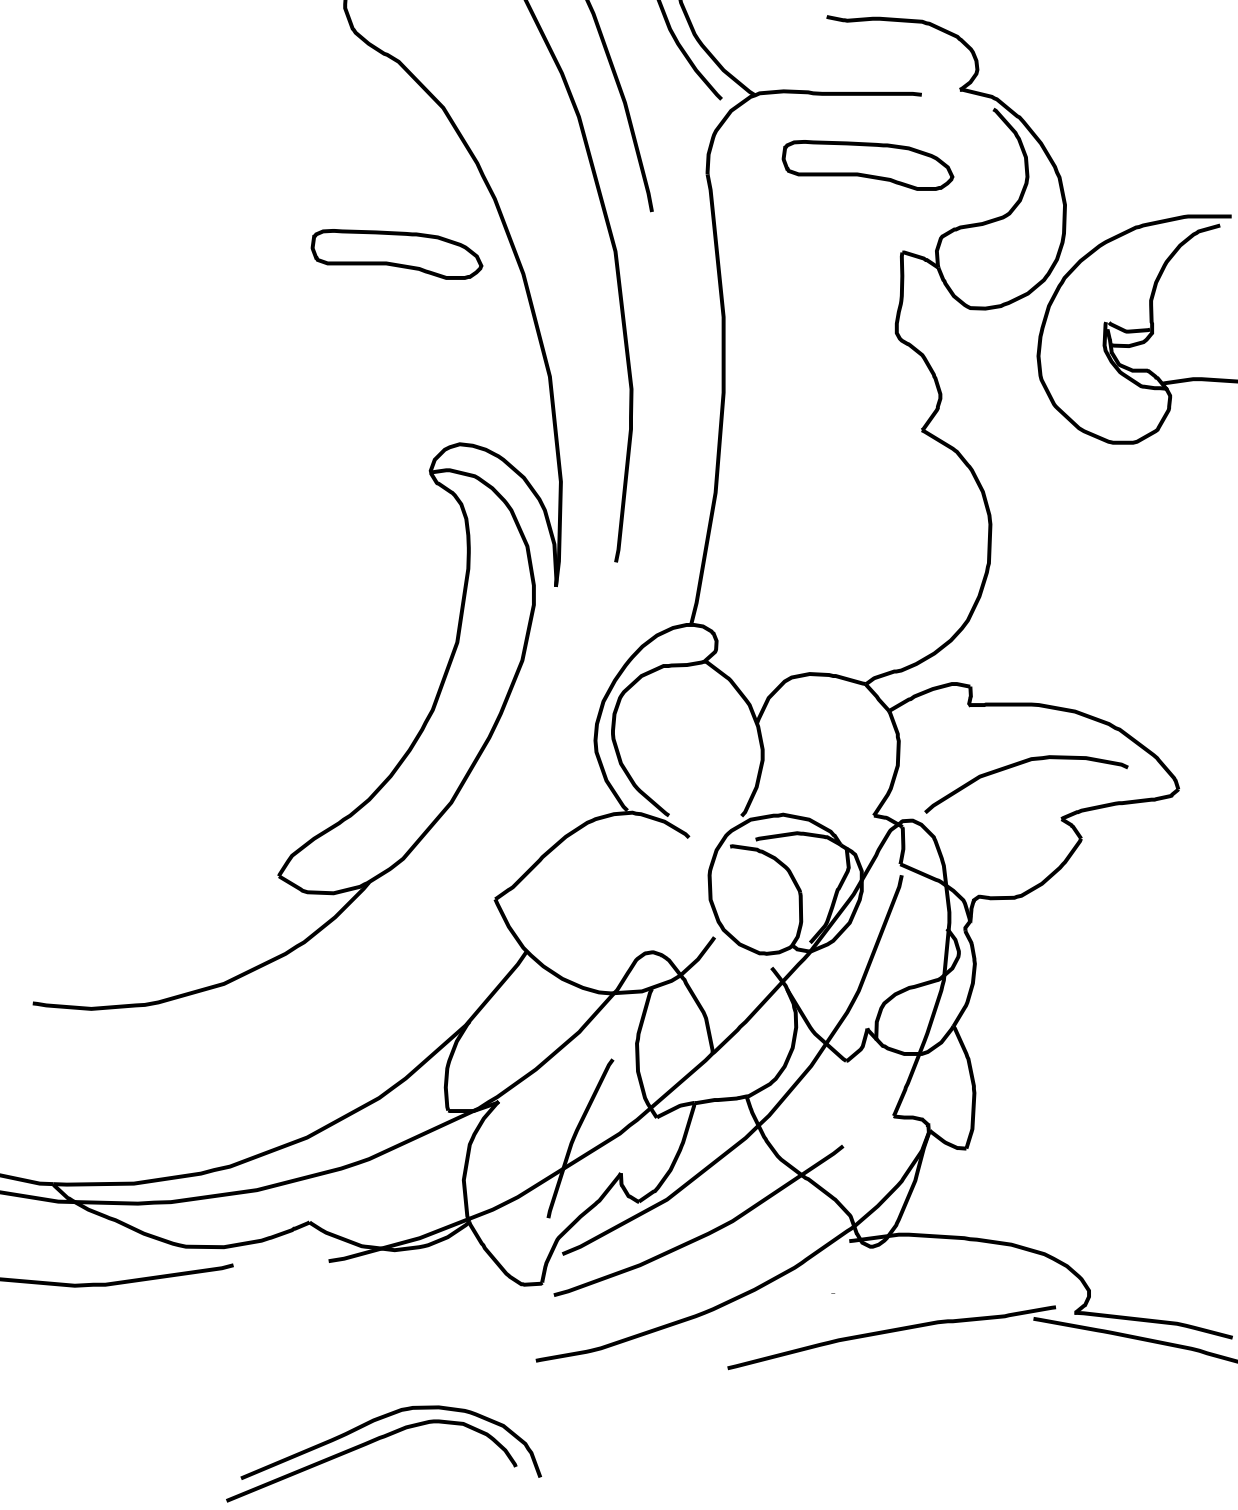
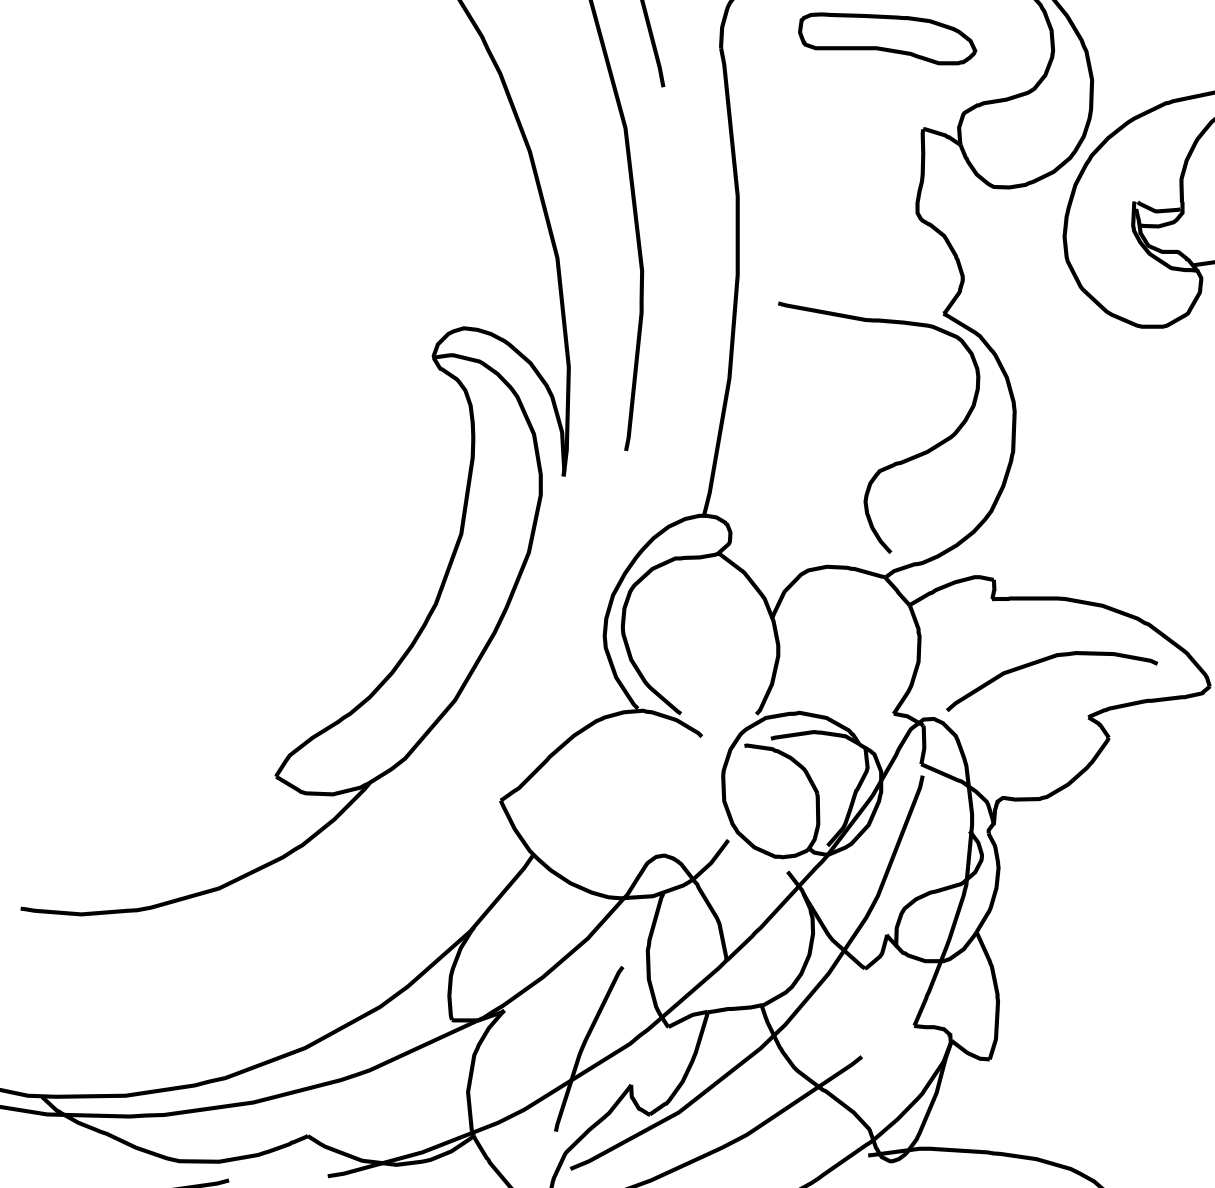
part: (396, 254) -> (398, 131), removed
curve: (876, 572) -> (896, 461), added

